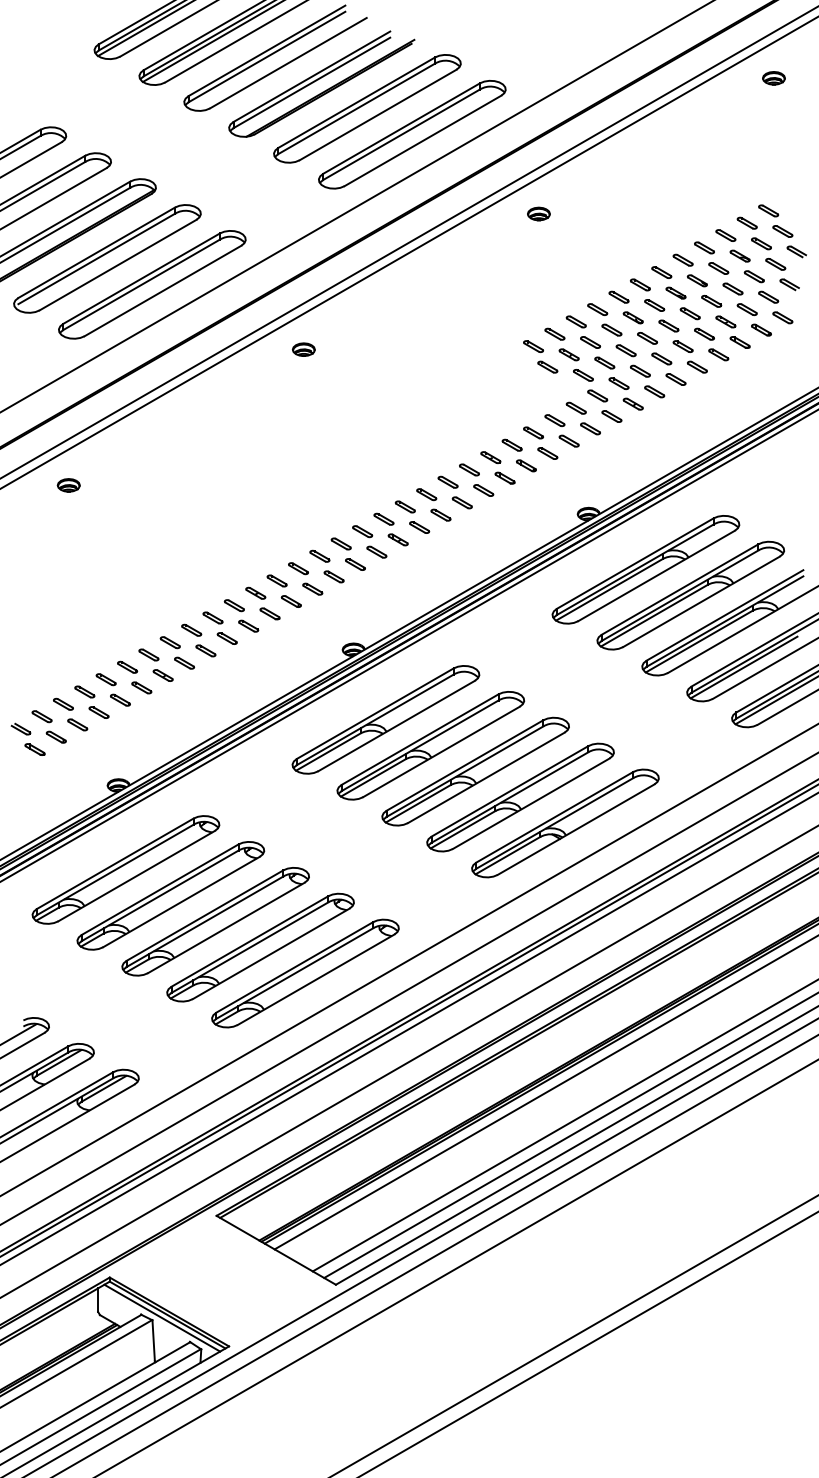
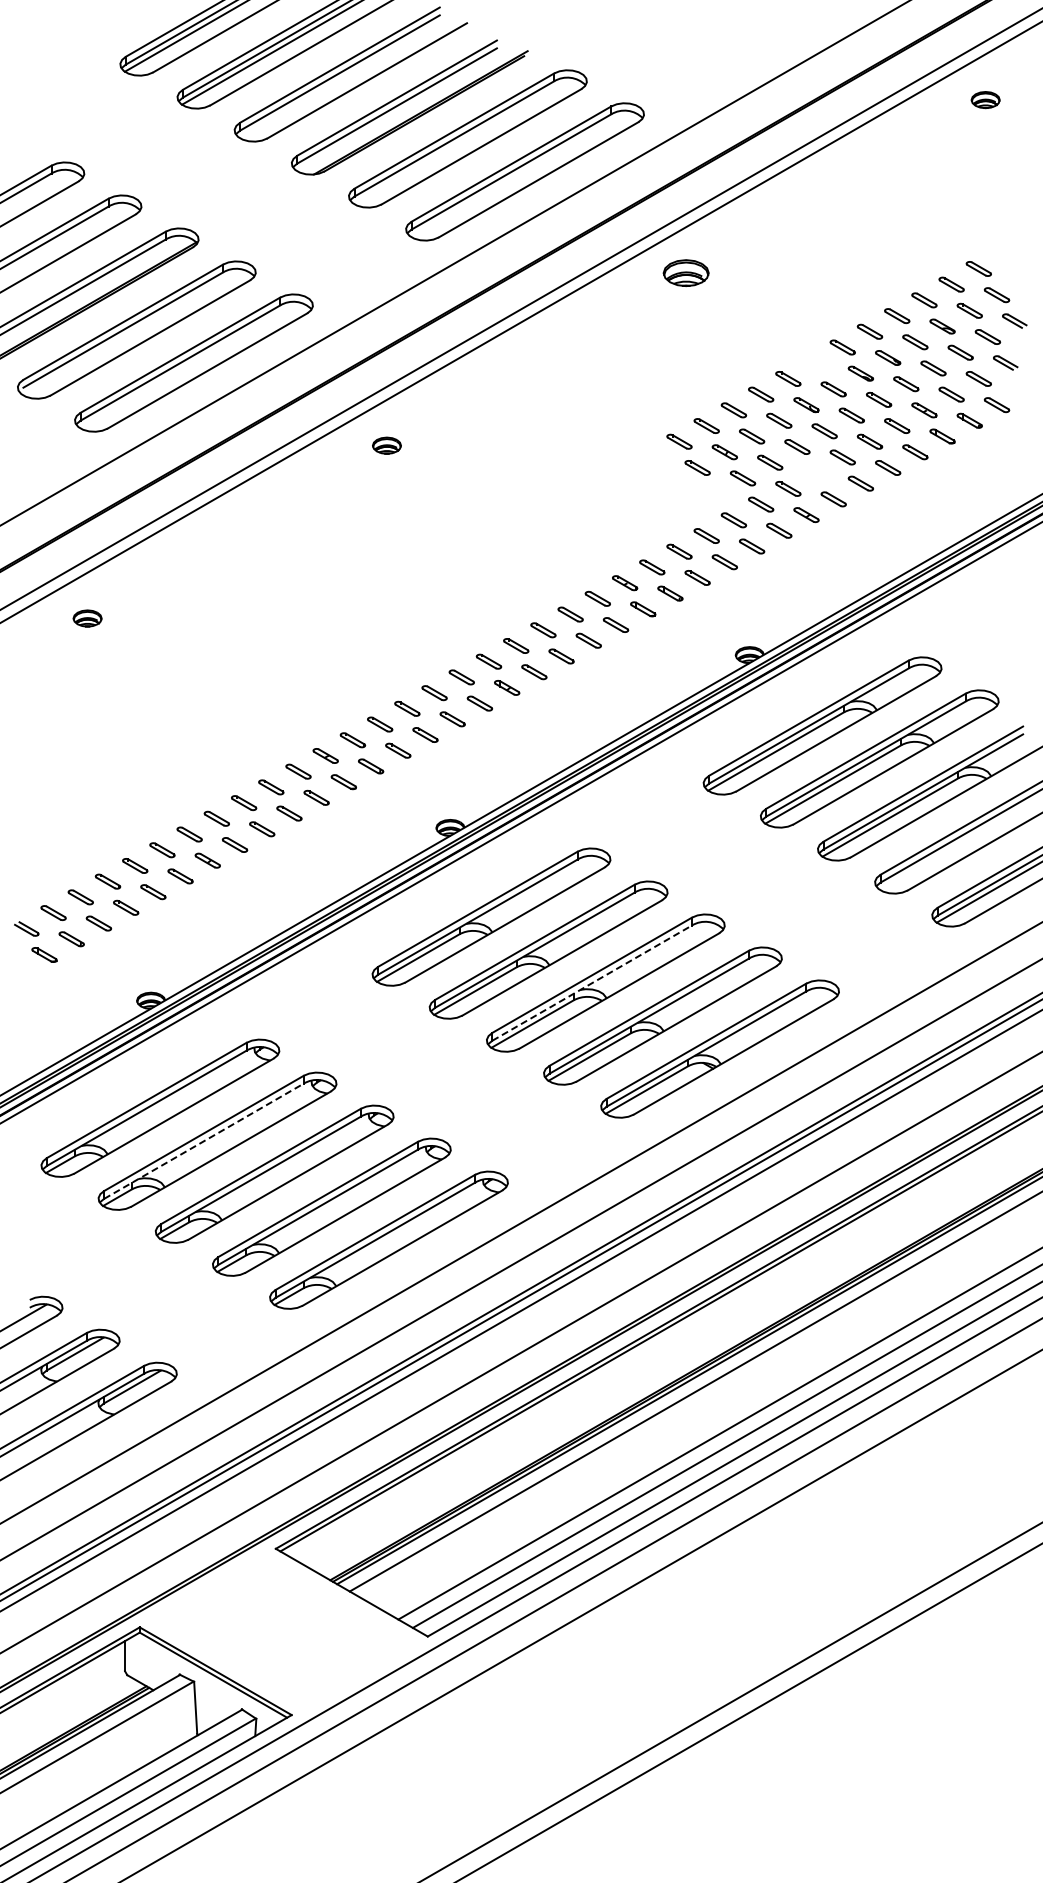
part: (539, 213) -> (686, 272), size x1.6
part: (640, 285) -> (815, 363), removed
part: (640, 371) -> (815, 473), removed
line: (743, 667) -> (947, 850), removed
line: (465, 771) -> (592, 982), solid -> dashed
line: (160, 896) -> (204, 1141), solid -> dashed
line: (162, 1317) -> (206, 1678), removed

